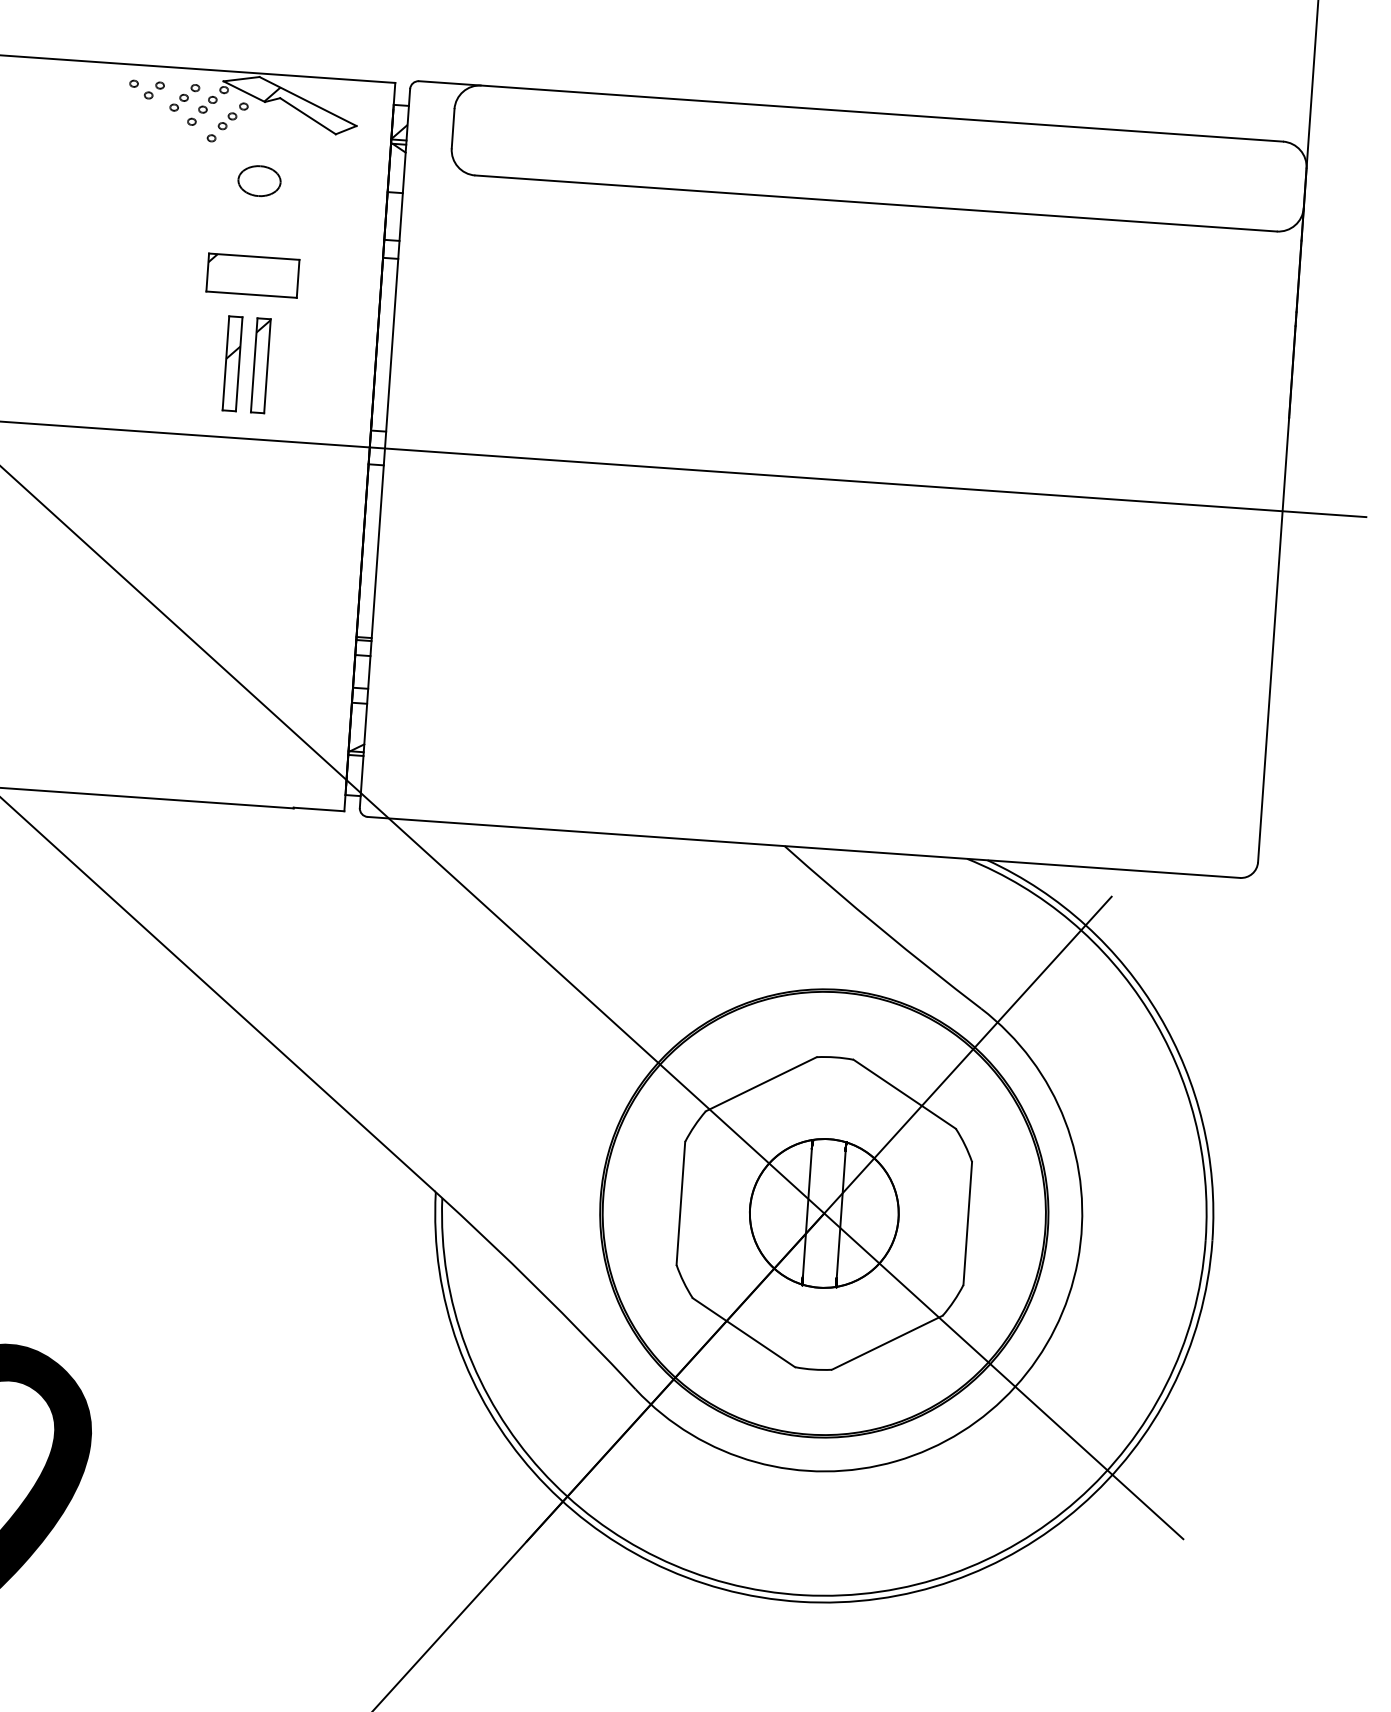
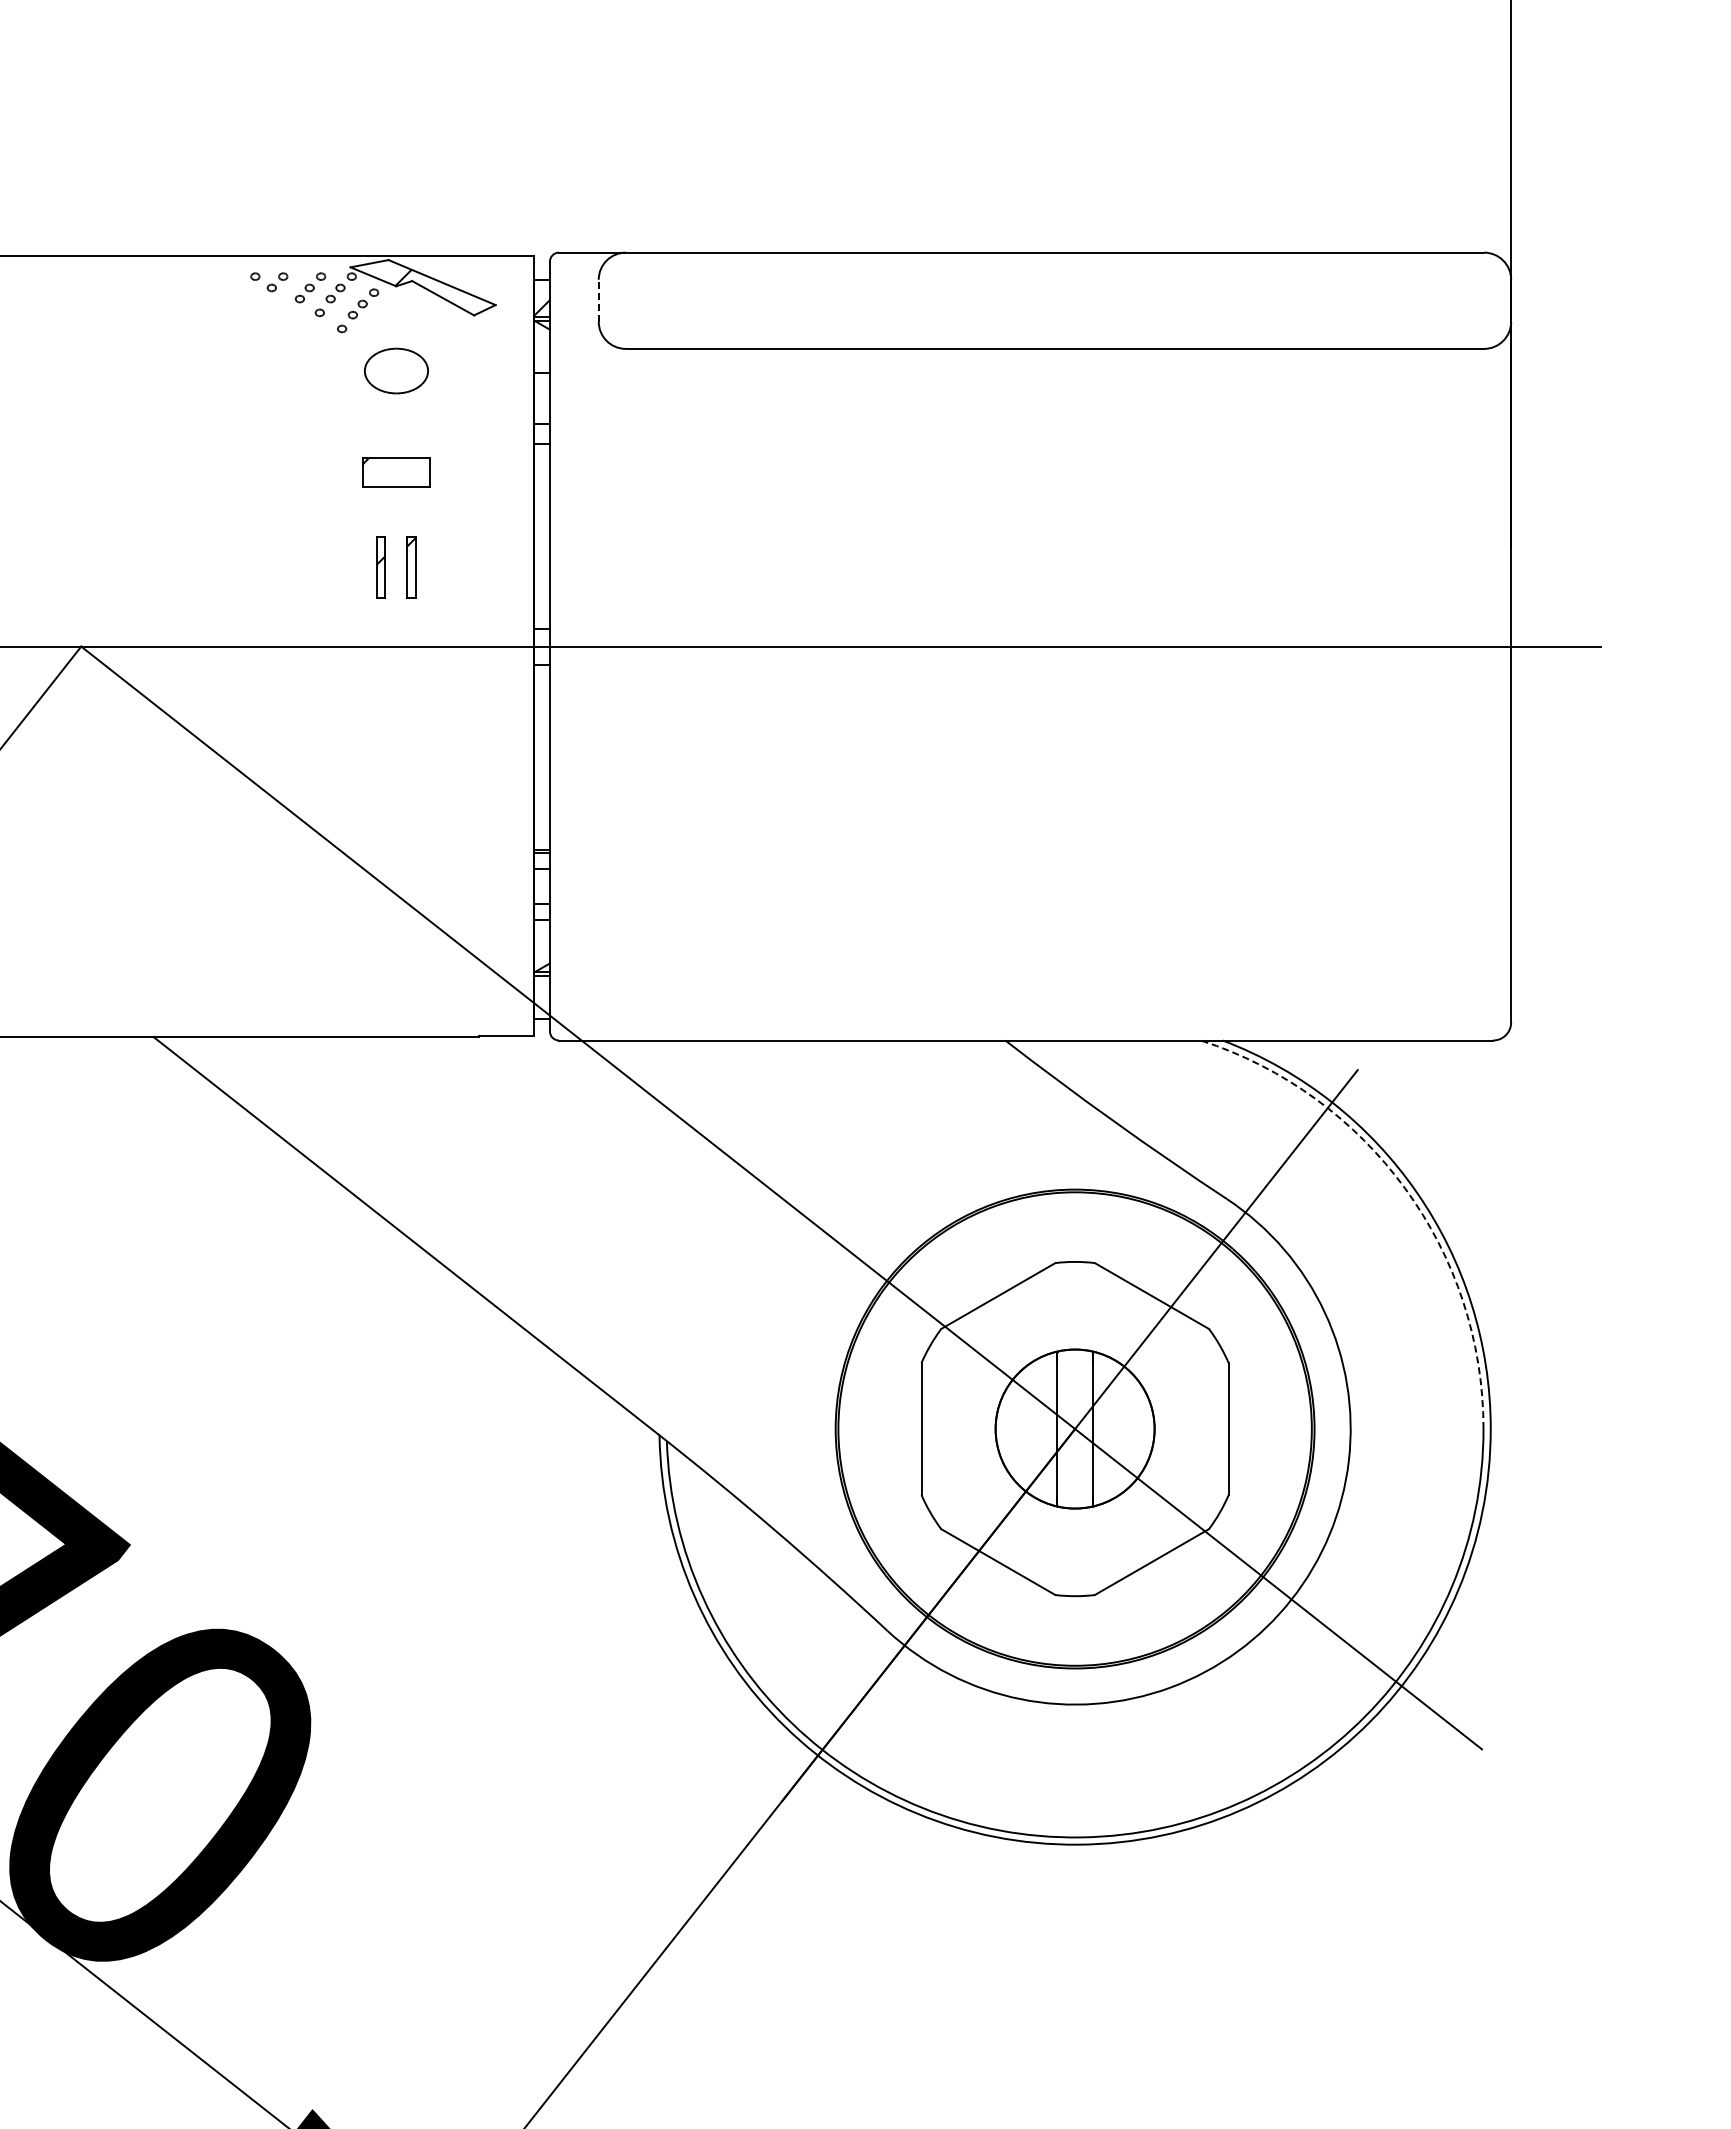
line: (452, 128) -> (598, 300), solid -> dashed
part: (258, 180) -> (395, 370), size x1.4
part: (253, 275) -> (396, 472), size x0.7
part: (231, 363) -> (380, 567), size x0.6
part: (260, 365) -> (411, 567), size x0.6
arc: (1148, 1010) -> (1405, 1188), solid -> dashed

